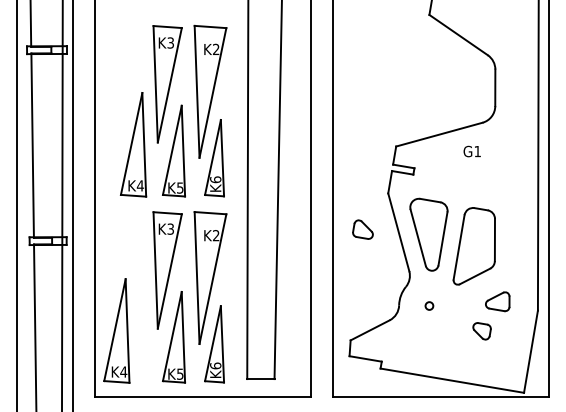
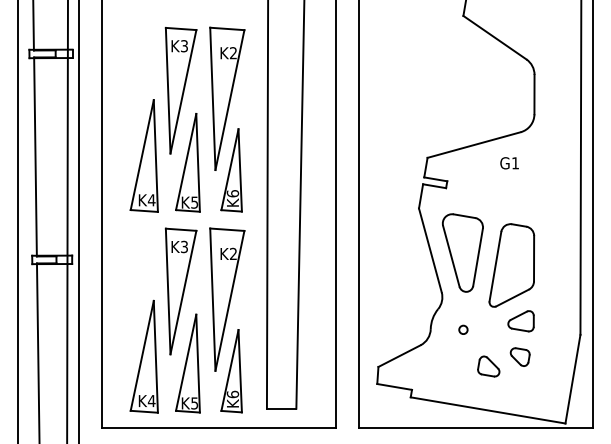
part: (362, 229) -> (488, 366), moved
part: (497, 301) -> (520, 321), moved
part: (116, 330) -> (143, 356), moved

